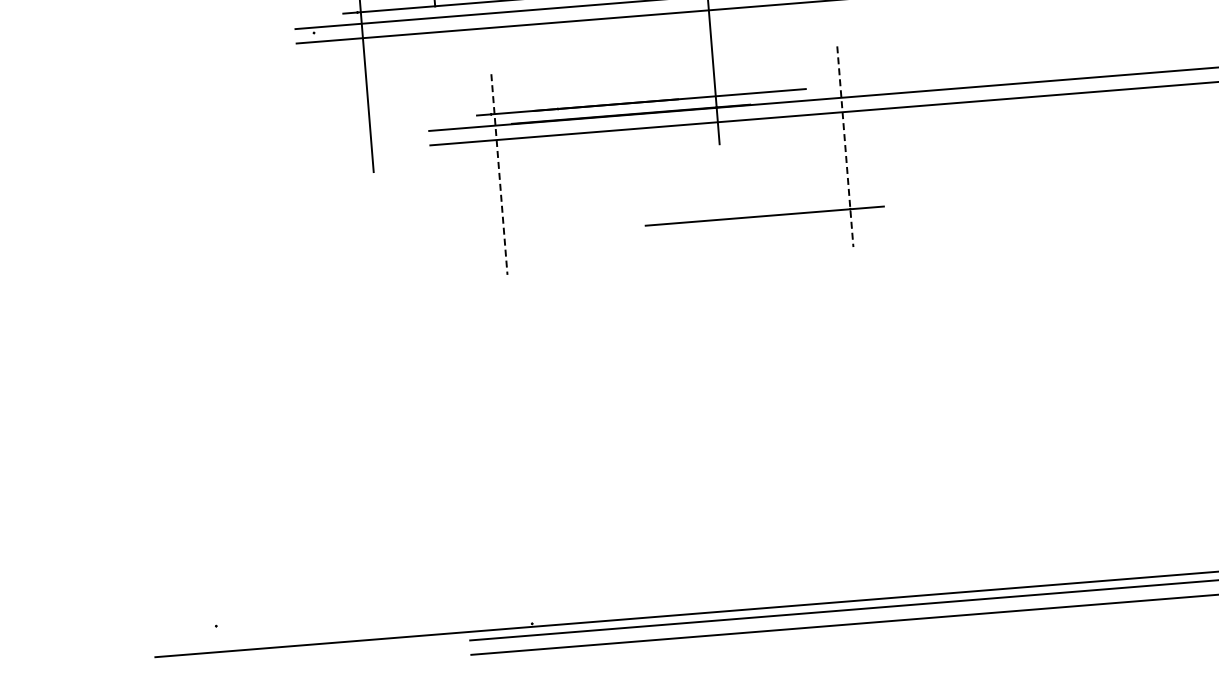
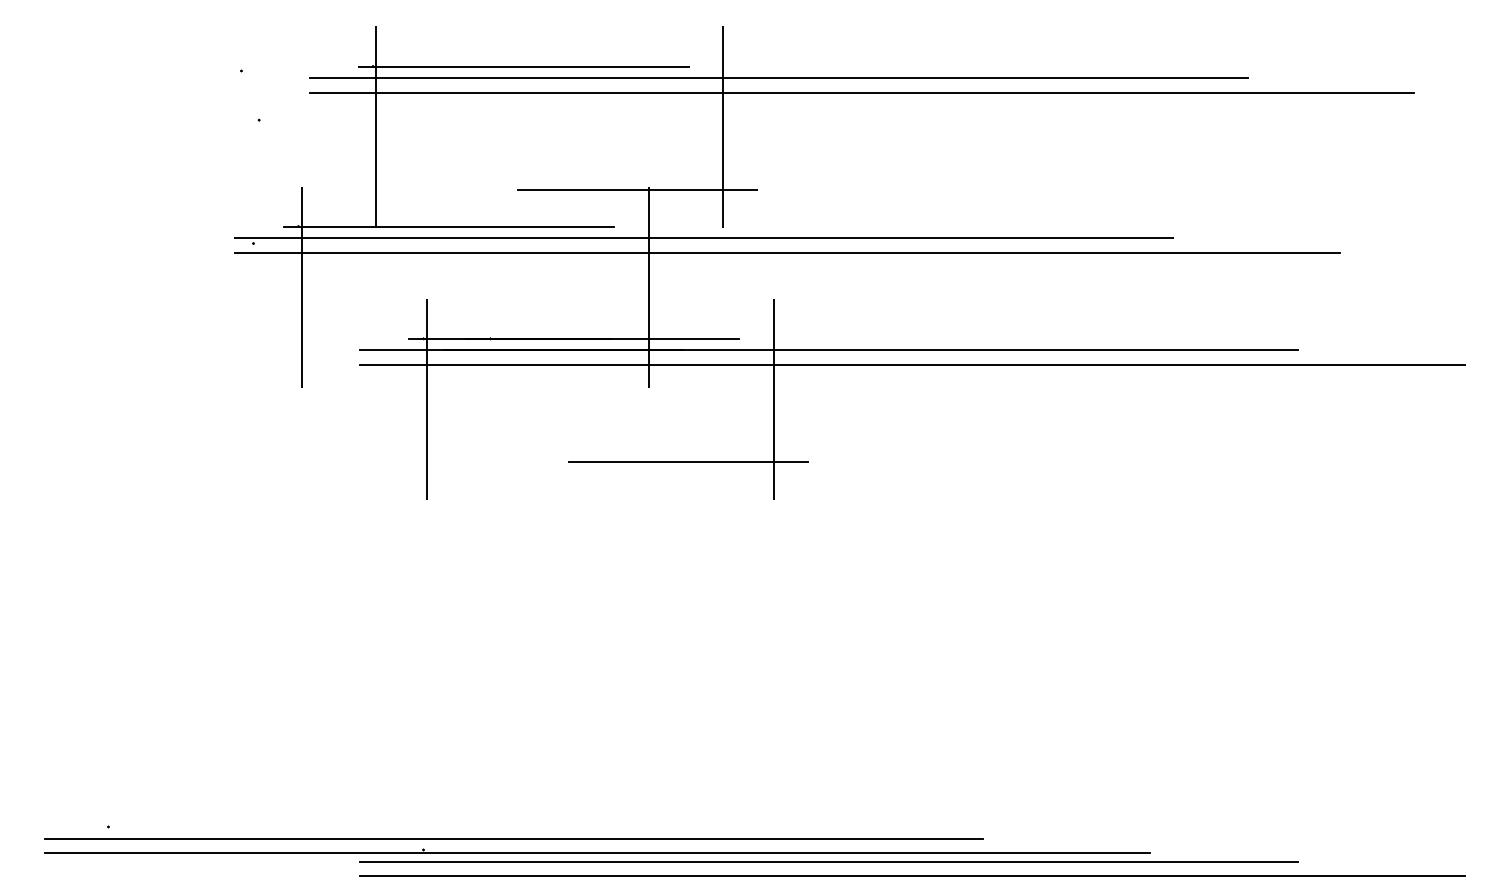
line: (844, 146) -> (773, 399), dashed -> solid
line: (498, 174) -> (426, 399), dashed -> solid
line: (621, 605) -> (514, 838), added

